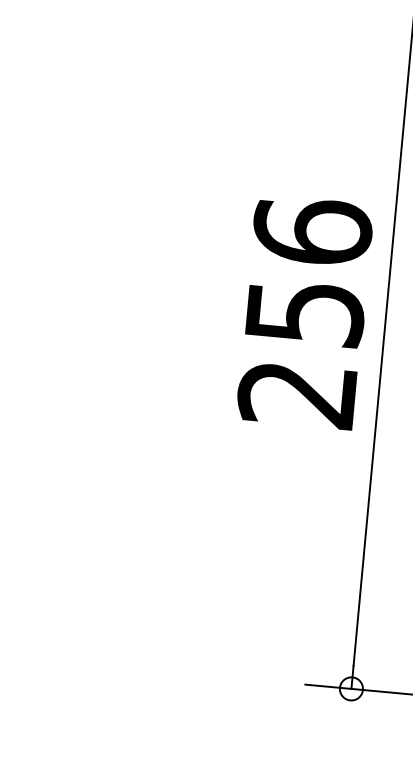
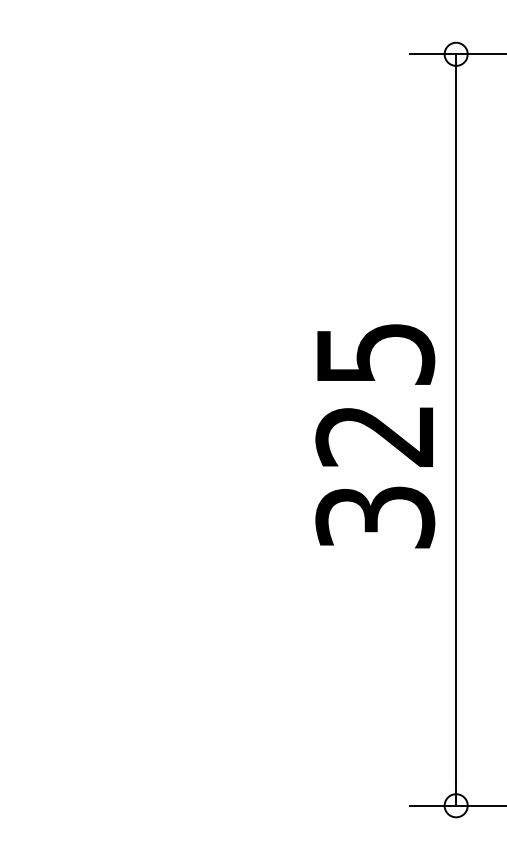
text: (305, 311) -> (375, 434), 256 -> 325

